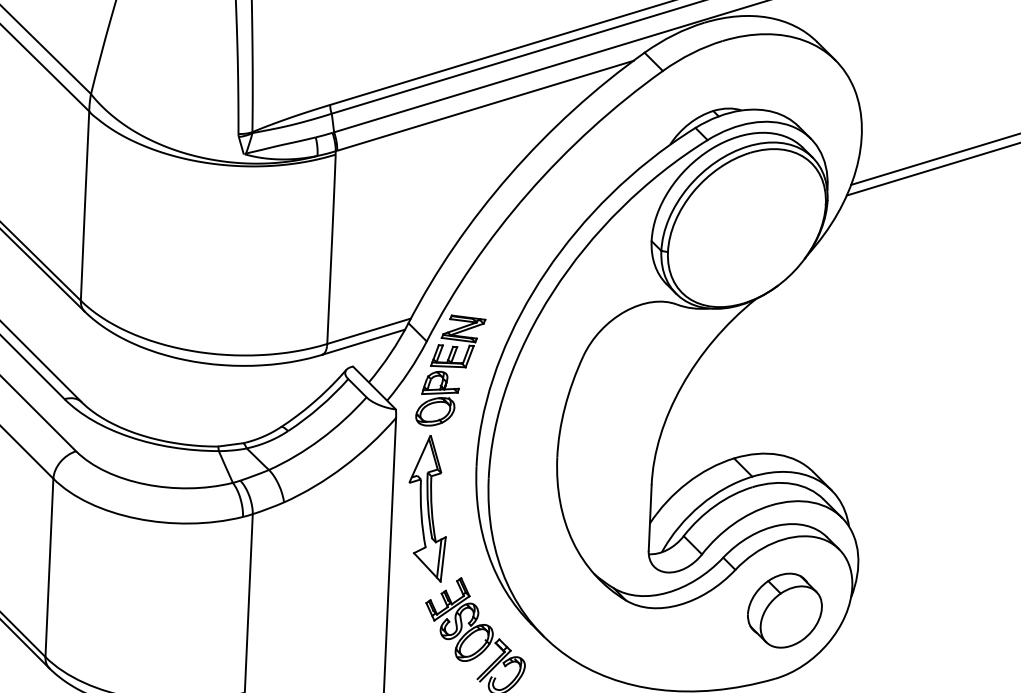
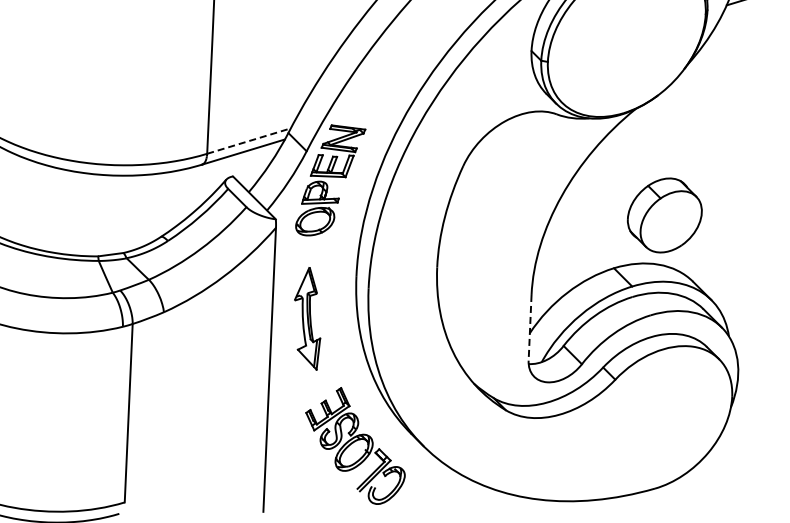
line: (369, 331) -> (249, 141), solid -> dashed
part: (427, 508) -> (307, 318), size x0.7
line: (650, 517) -> (530, 327), solid -> dashed
part: (784, 610) -> (664, 215), moved

